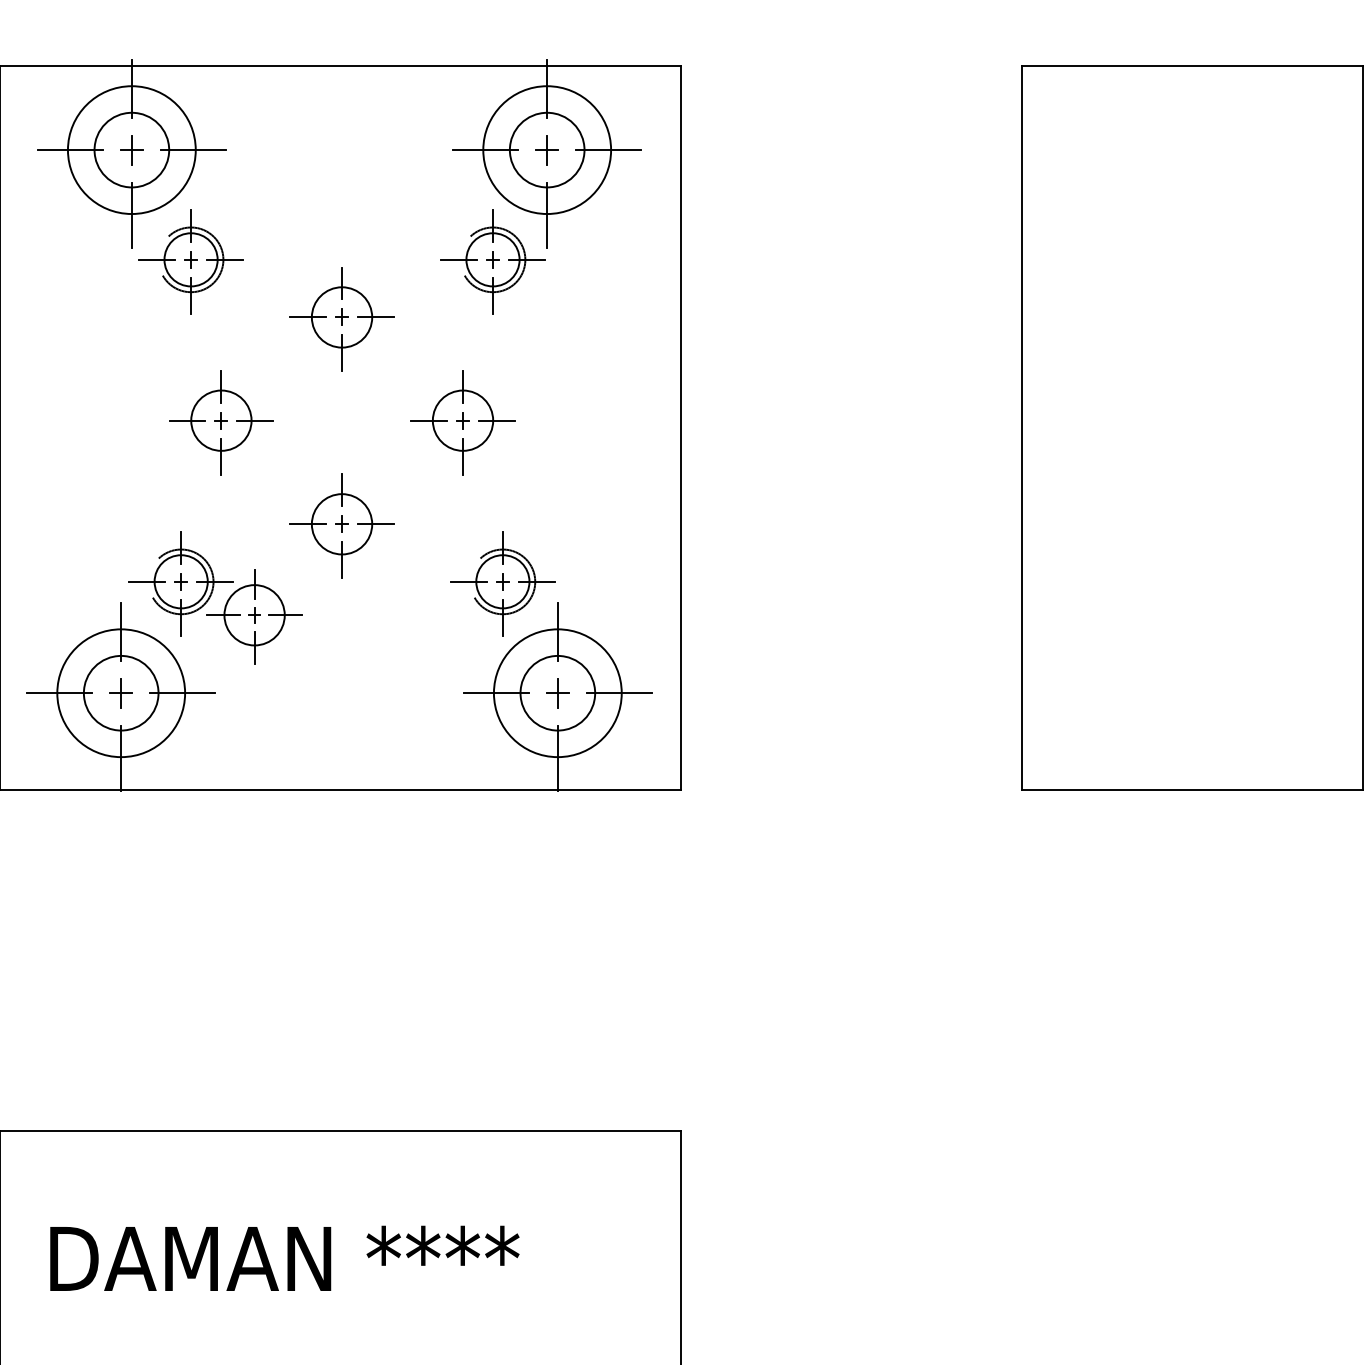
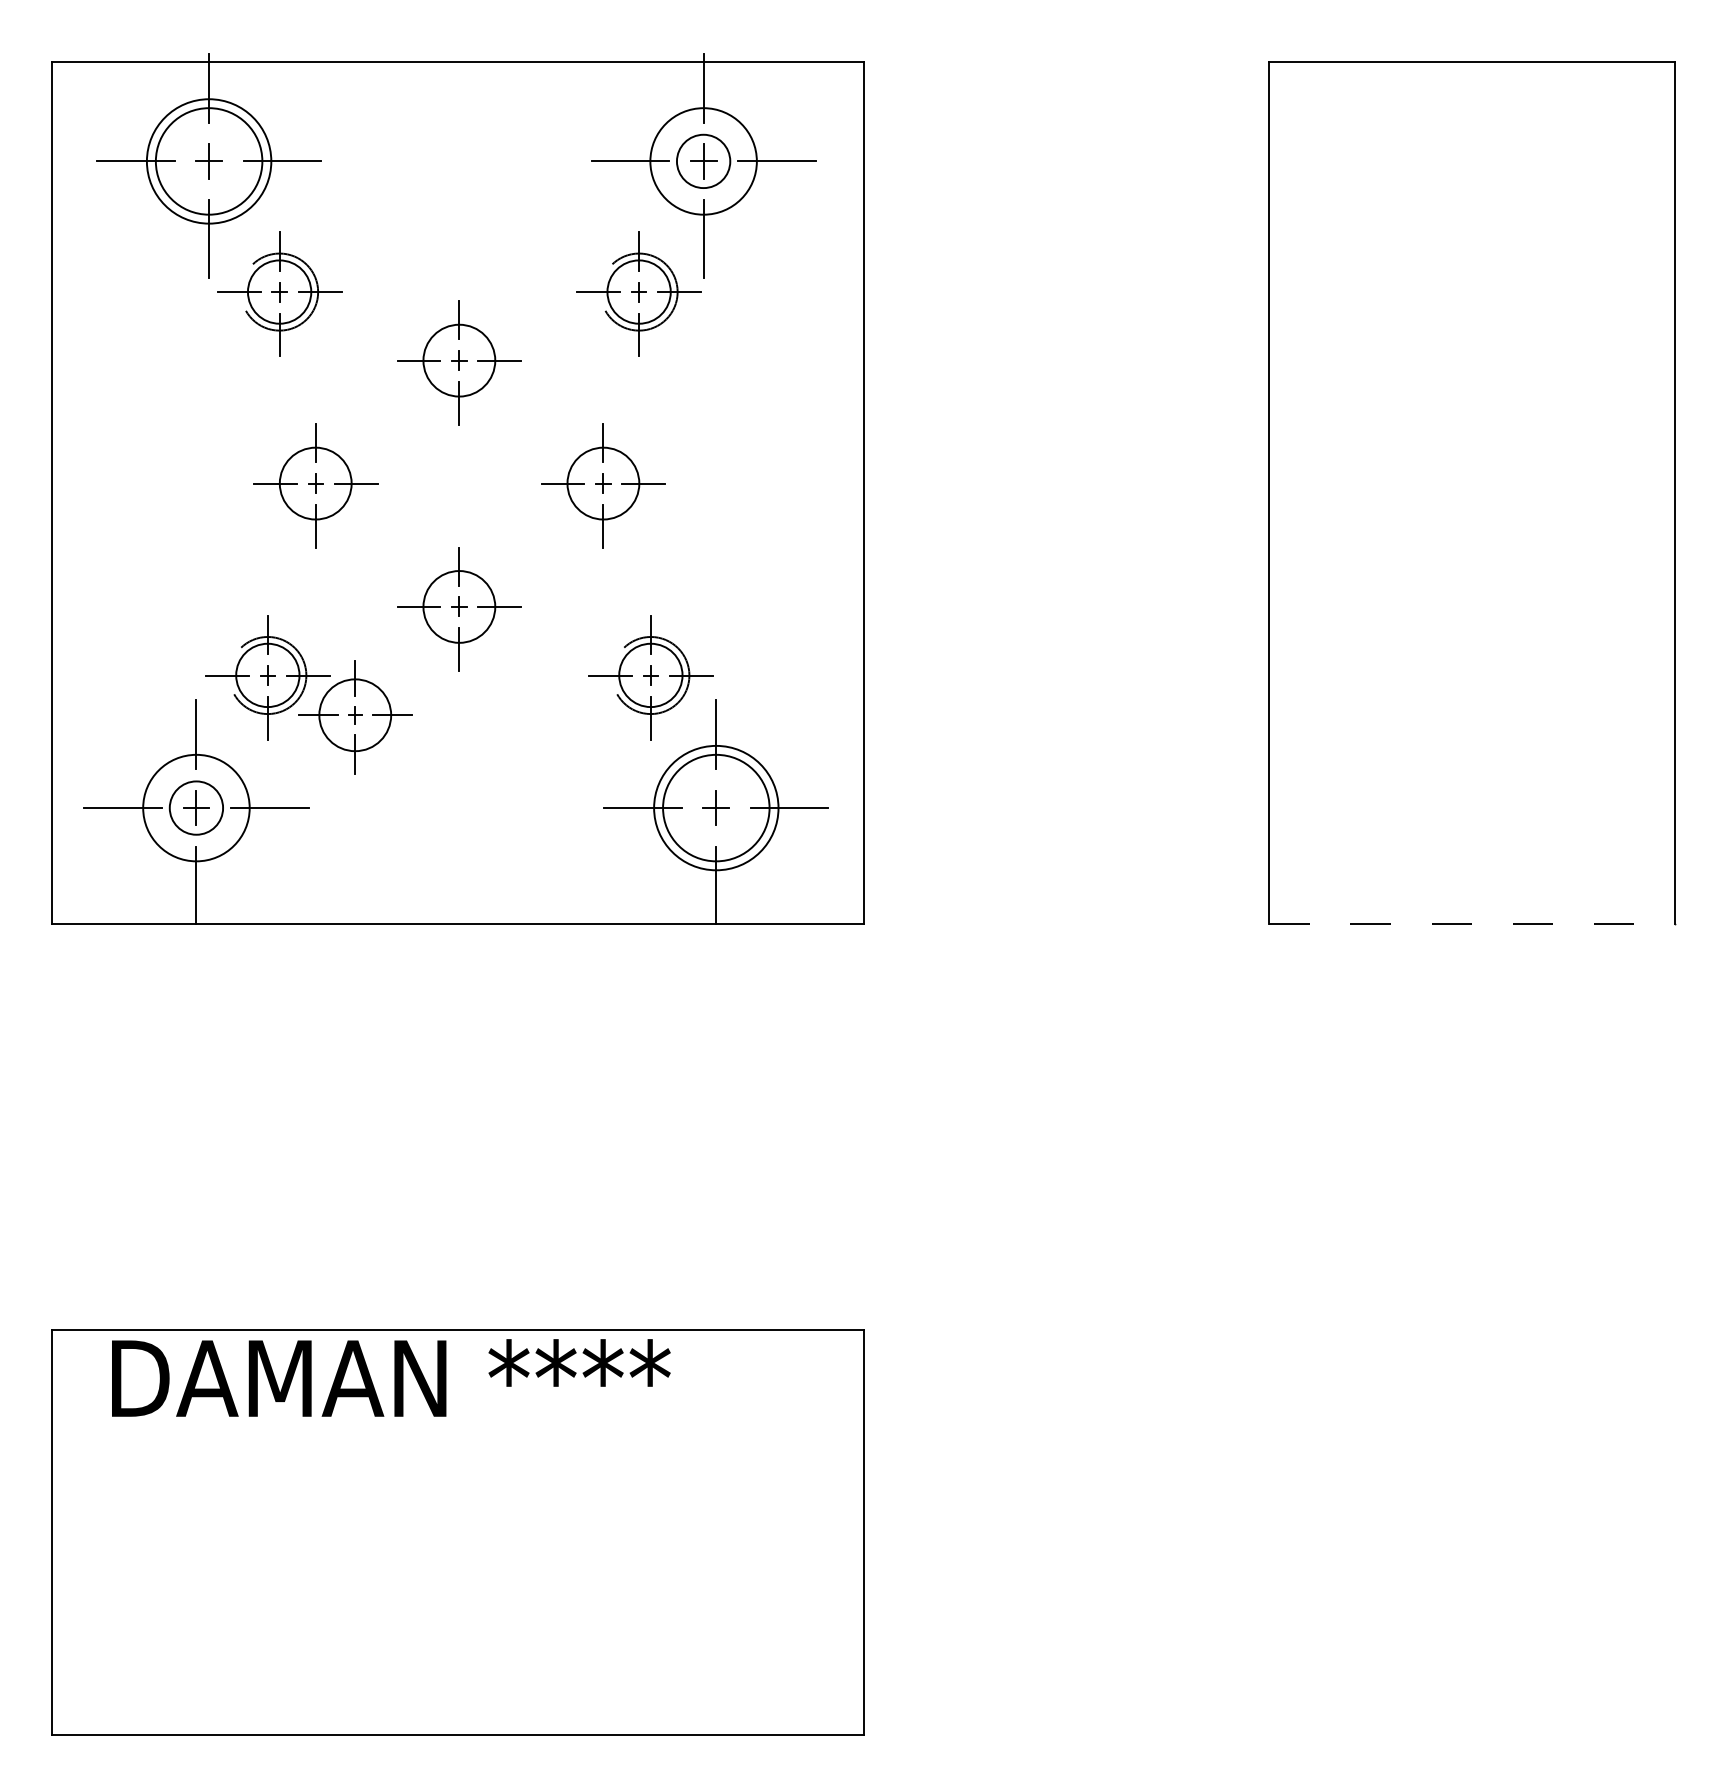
circle: (131, 150) -> (208, 161), size x1.4
circle: (132, 150) -> (209, 161), size x0.7
circle: (547, 150) -> (703, 161), size x0.6
circle: (547, 150) -> (703, 161), size x0.7
circle: (121, 692) -> (196, 807), size x0.6
circle: (557, 692) -> (715, 807), size x1.4
circle: (121, 693) -> (196, 808), size x0.7
circle: (558, 693) -> (716, 808), size x0.7
line: (1192, 790) -> (1472, 923), solid -> dashed
text: (285, 1257) -> (391, 1377), moved

